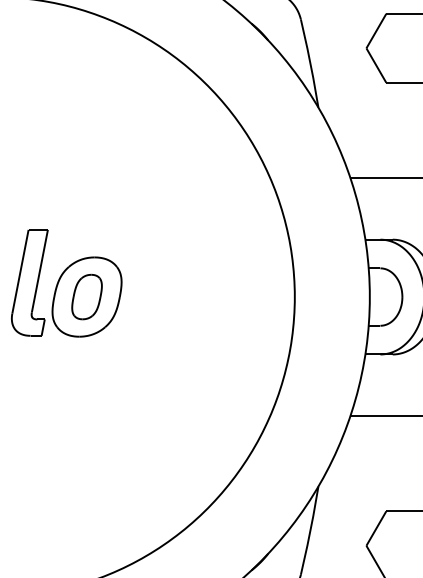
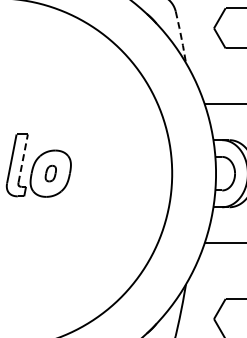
line: (310, 64) -> (181, 37), solid -> dashed
line: (40, 271) -> (23, 158), solid -> dashed
part: (86, 296) -> (50, 173), size x0.6

